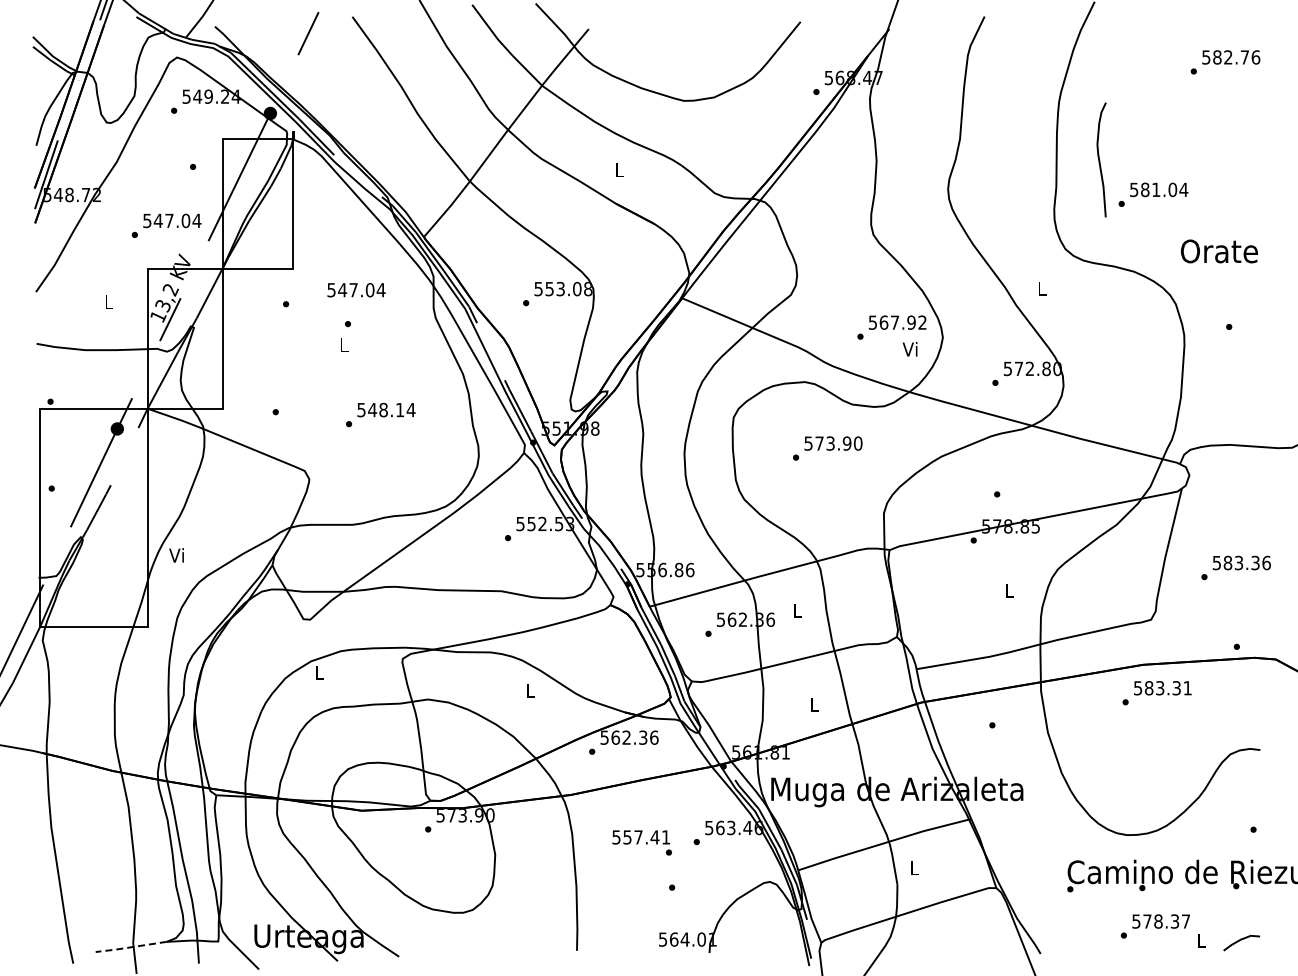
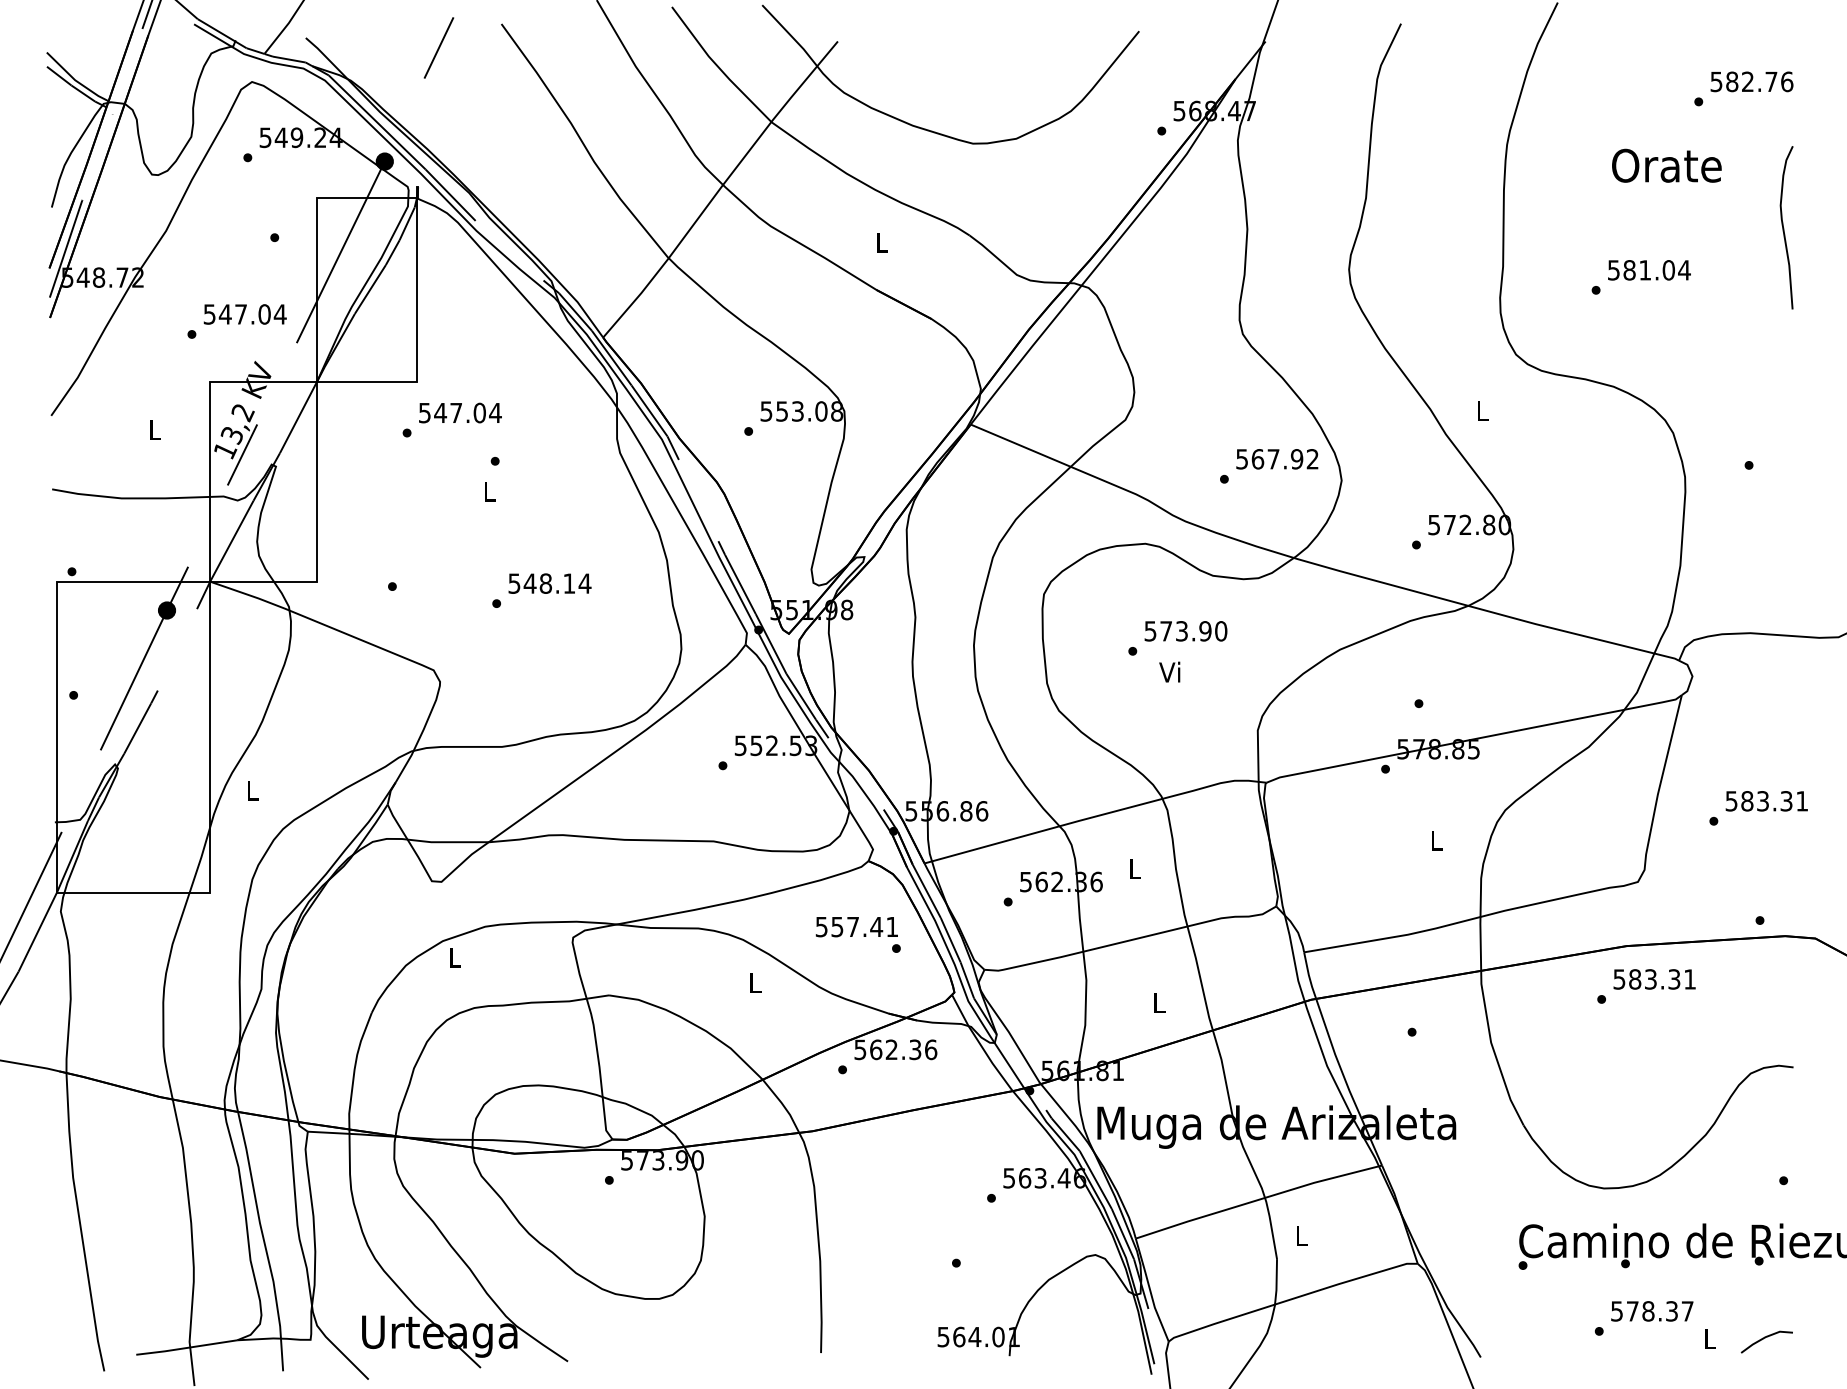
curve: (1100, 160) -> (1785, 228), moved
text: (1219, 251) -> (1666, 165), moved
text: (356, 290) -> (460, 413), moved
text: (909, 349) -> (1168, 672), moved
text: (176, 555) -> (251, 790), Vi -> L
text: (1266, 562) -> (1802, 800), 583.36 -> 583.31
text: (641, 842) -> (857, 934), moved
line: (130, 947) -> (185, 1348), dashed -> solid

